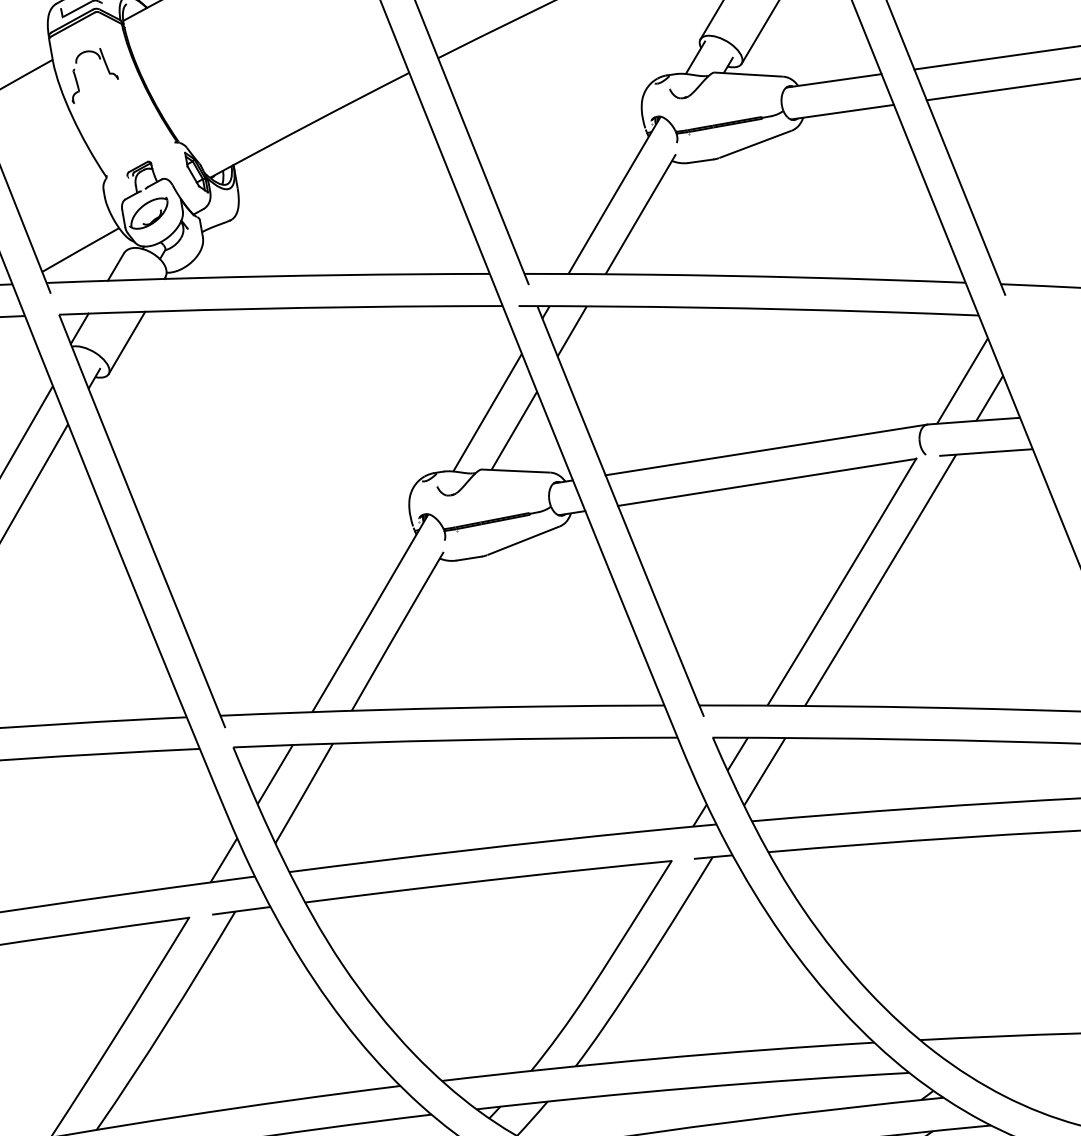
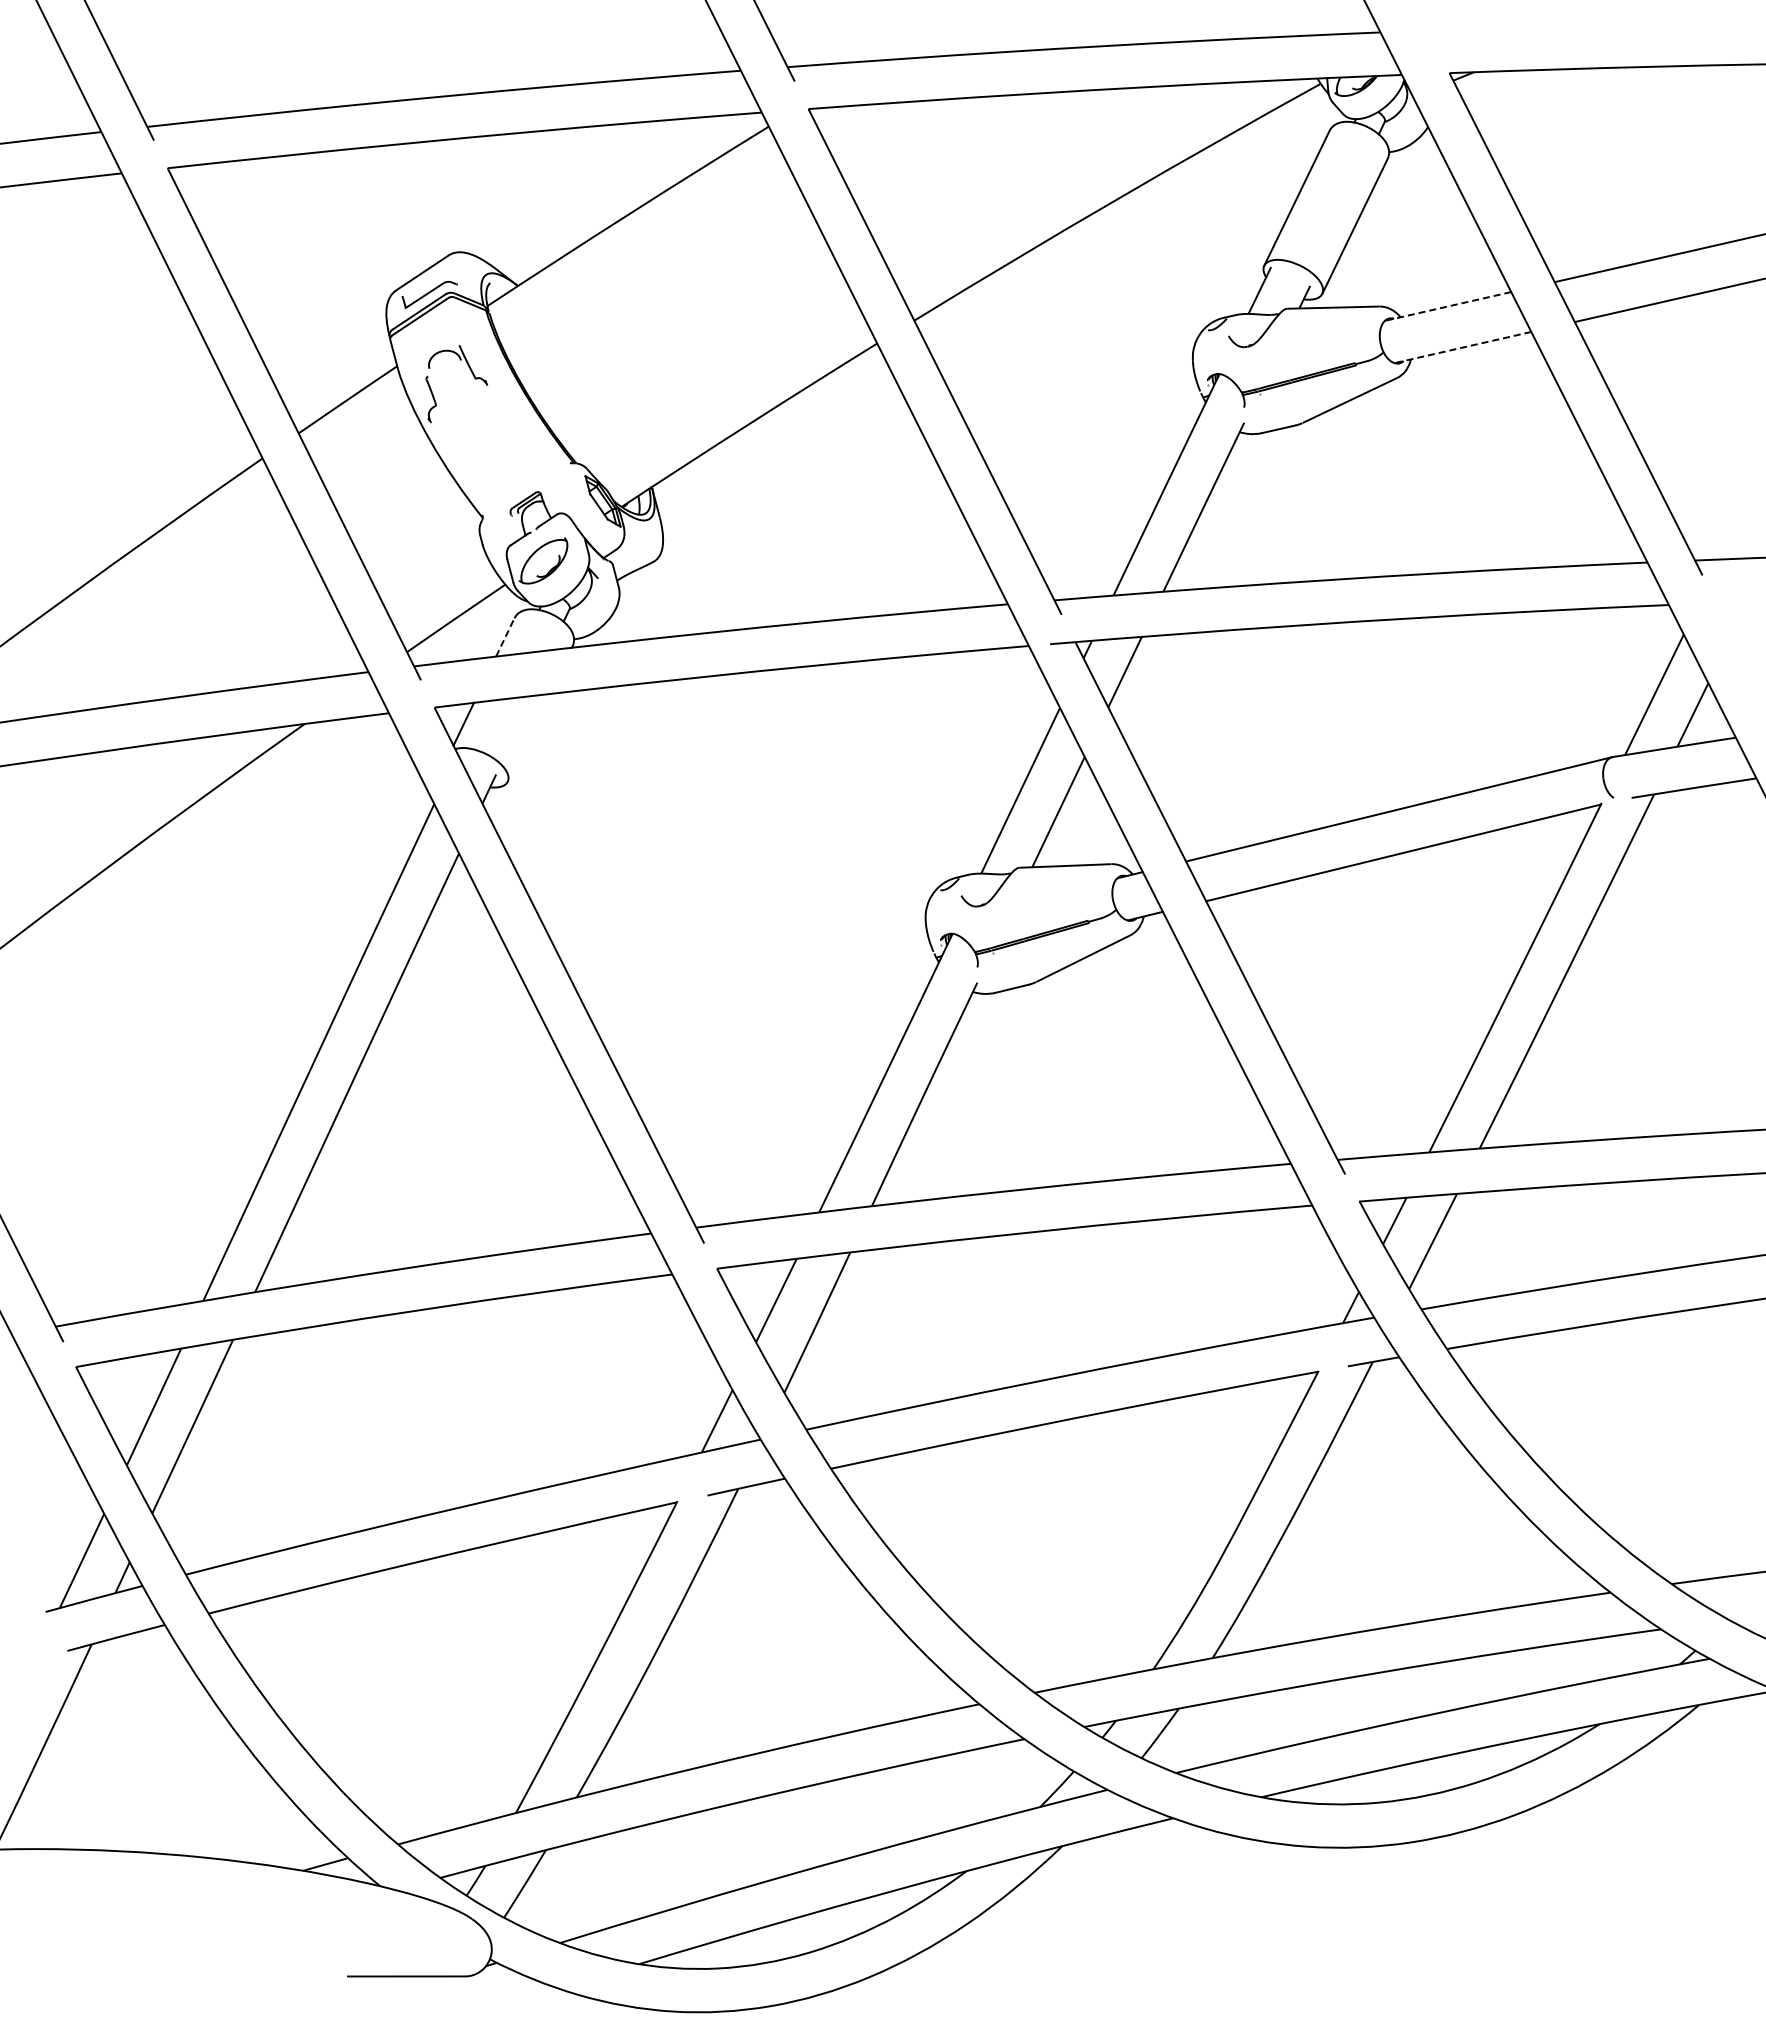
line: (833, 80) -> (1447, 306), solid -> dashed
line: (842, 112) -> (1463, 347), solid -> dashed
line: (116, 266) -> (505, 636), solid -> dashed
line: (126, 342) -> (528, 737), removed

